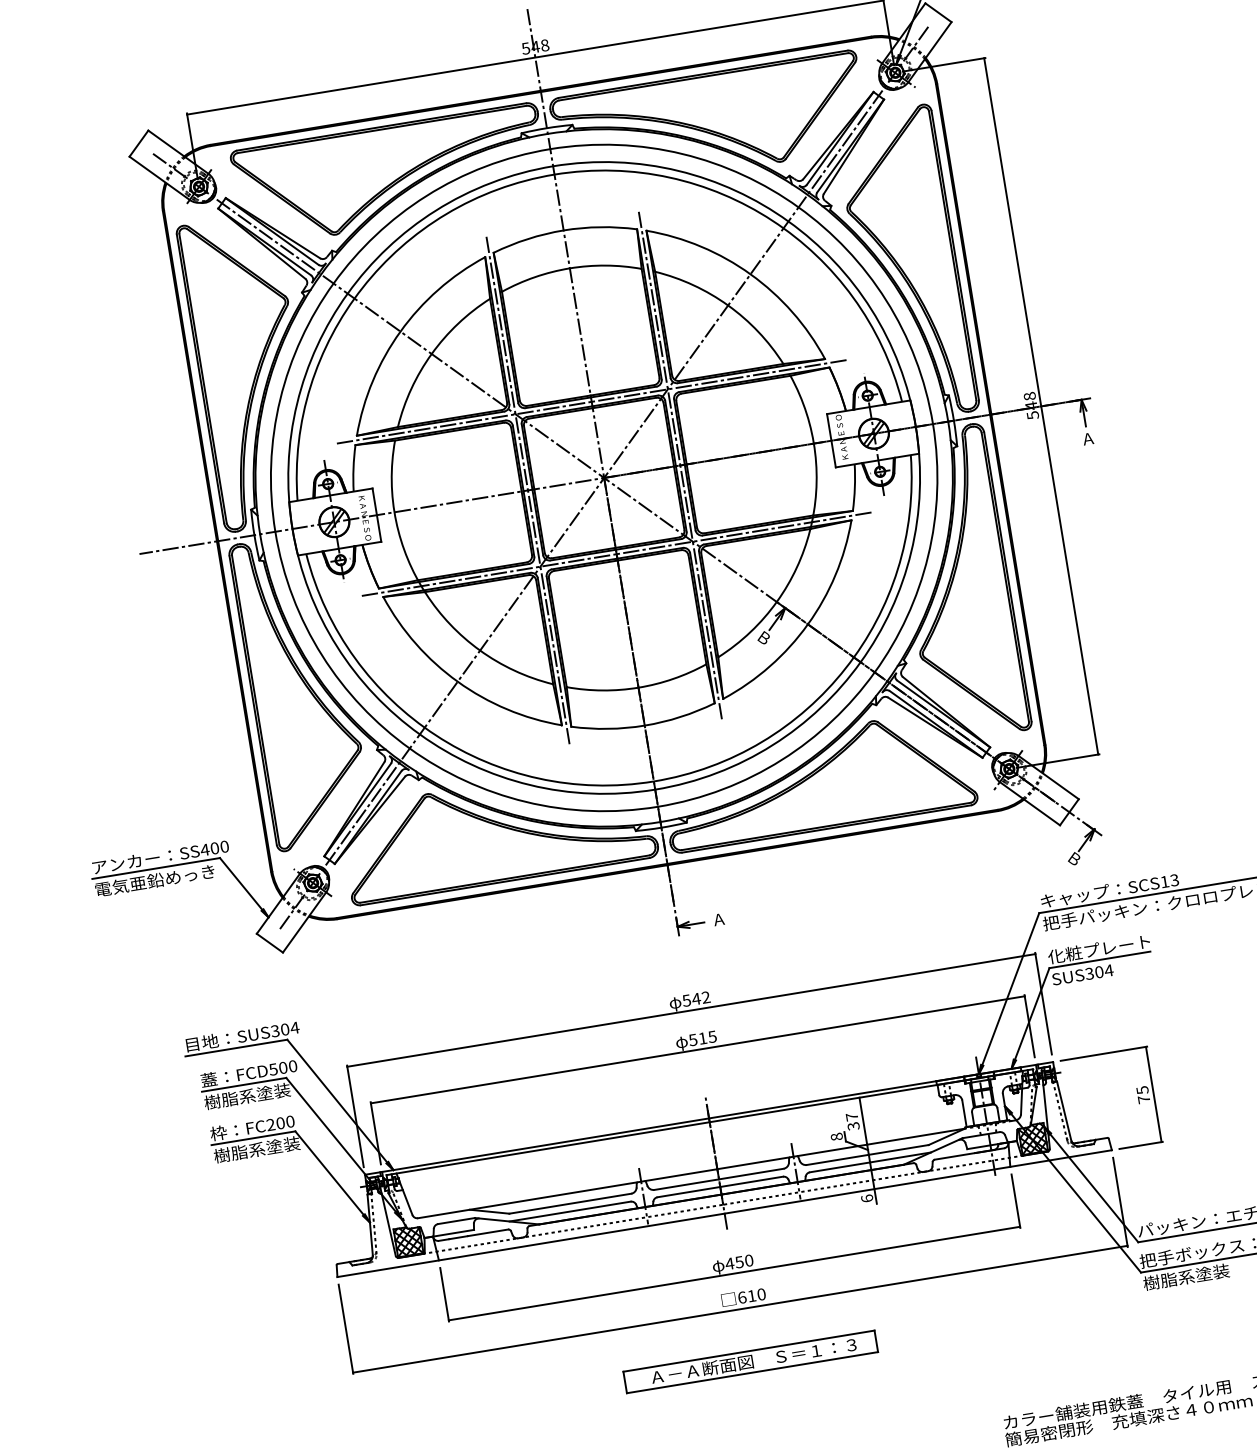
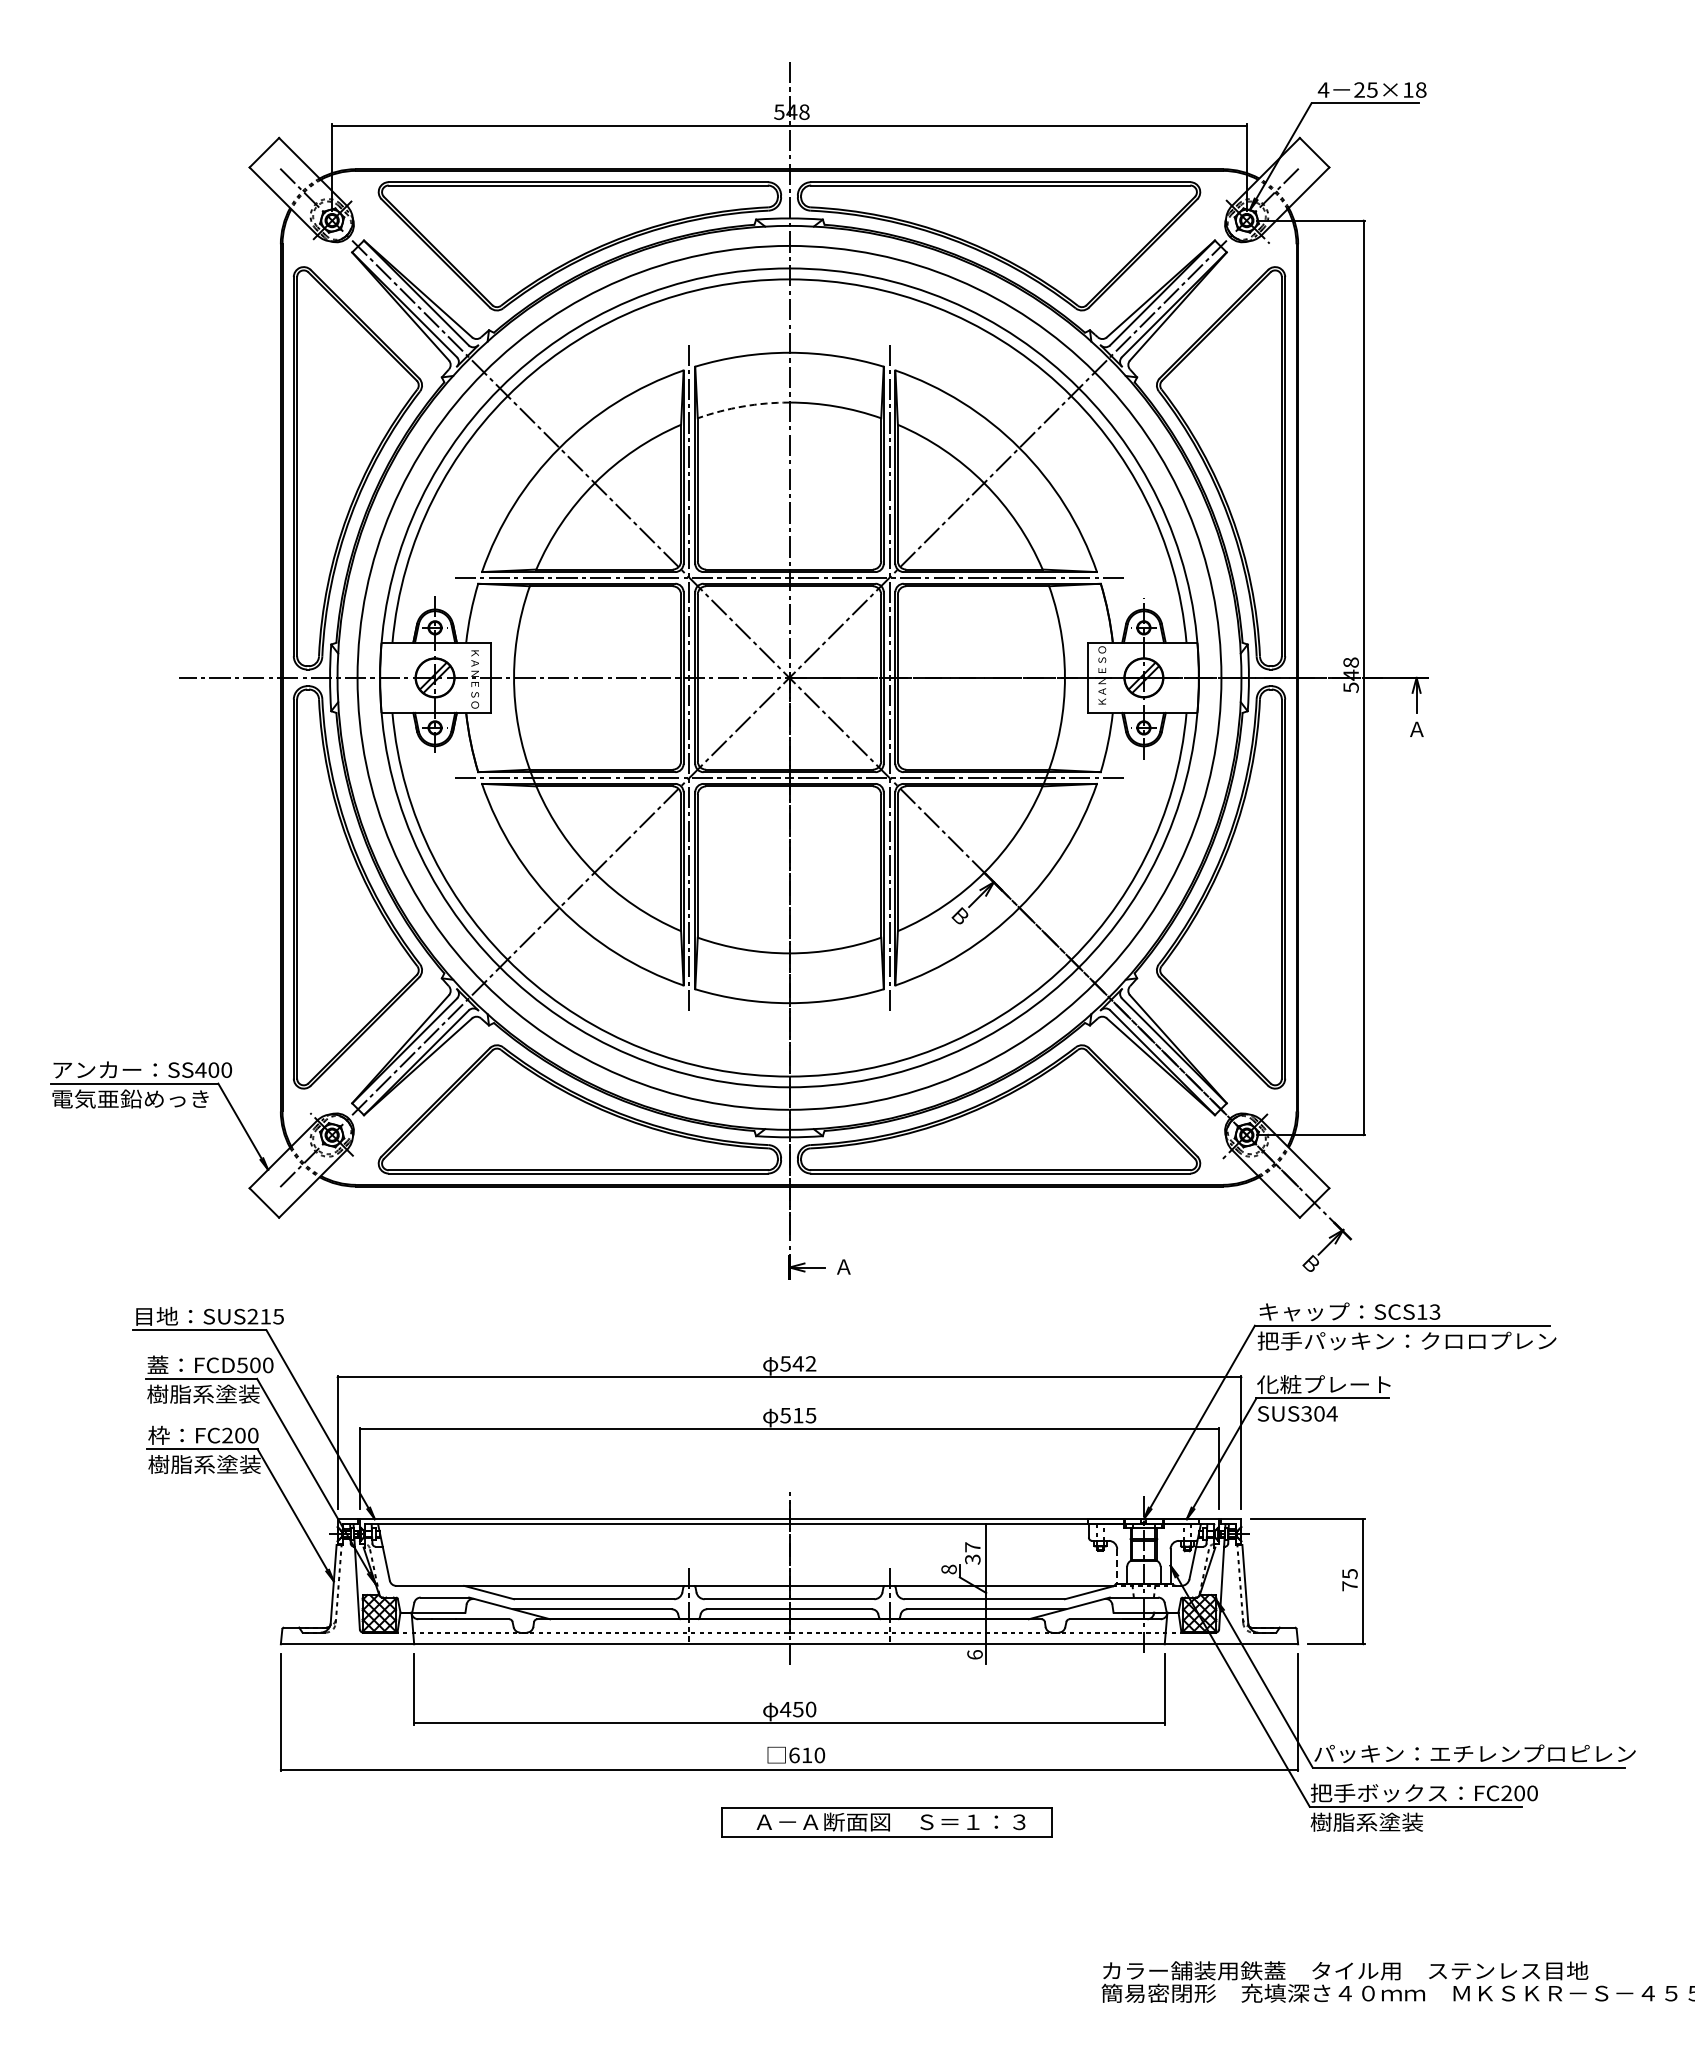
arc: (534, 277) -> (742, 406), solid -> dashed
text: (284, 1029) -> (265, 1316), SUS304 -> SUS215
line: (964, 1113) -> (1117, 1566), solid -> dashed
part: (750, 1362) -> (886, 1822), moved

